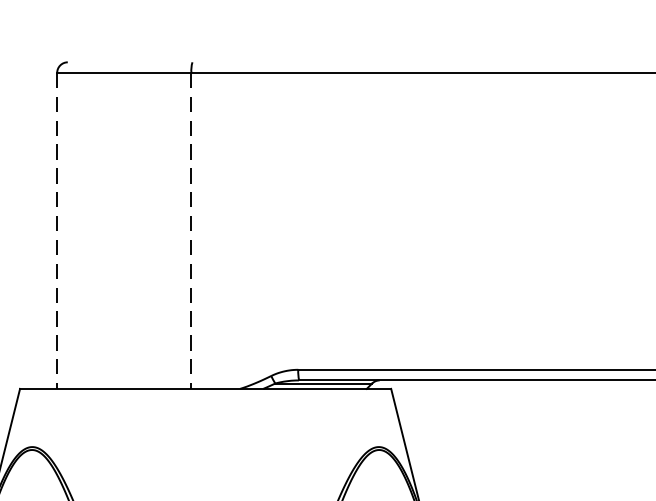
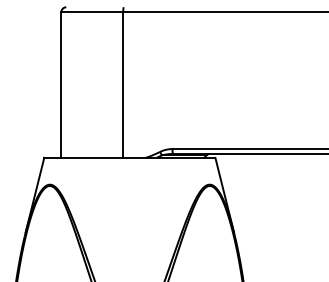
line: (57, 231) -> (61, 85), dashed -> solid
line: (191, 231) -> (123, 85), dashed -> solid

